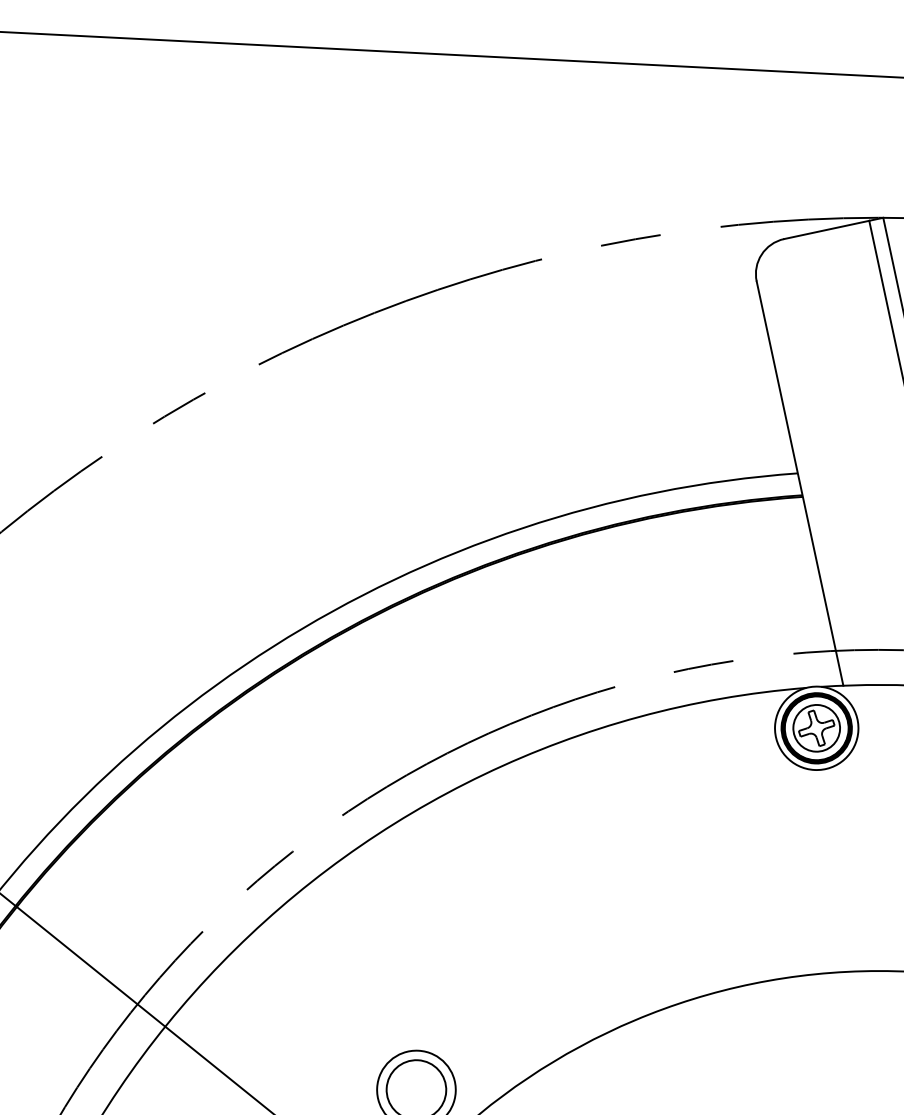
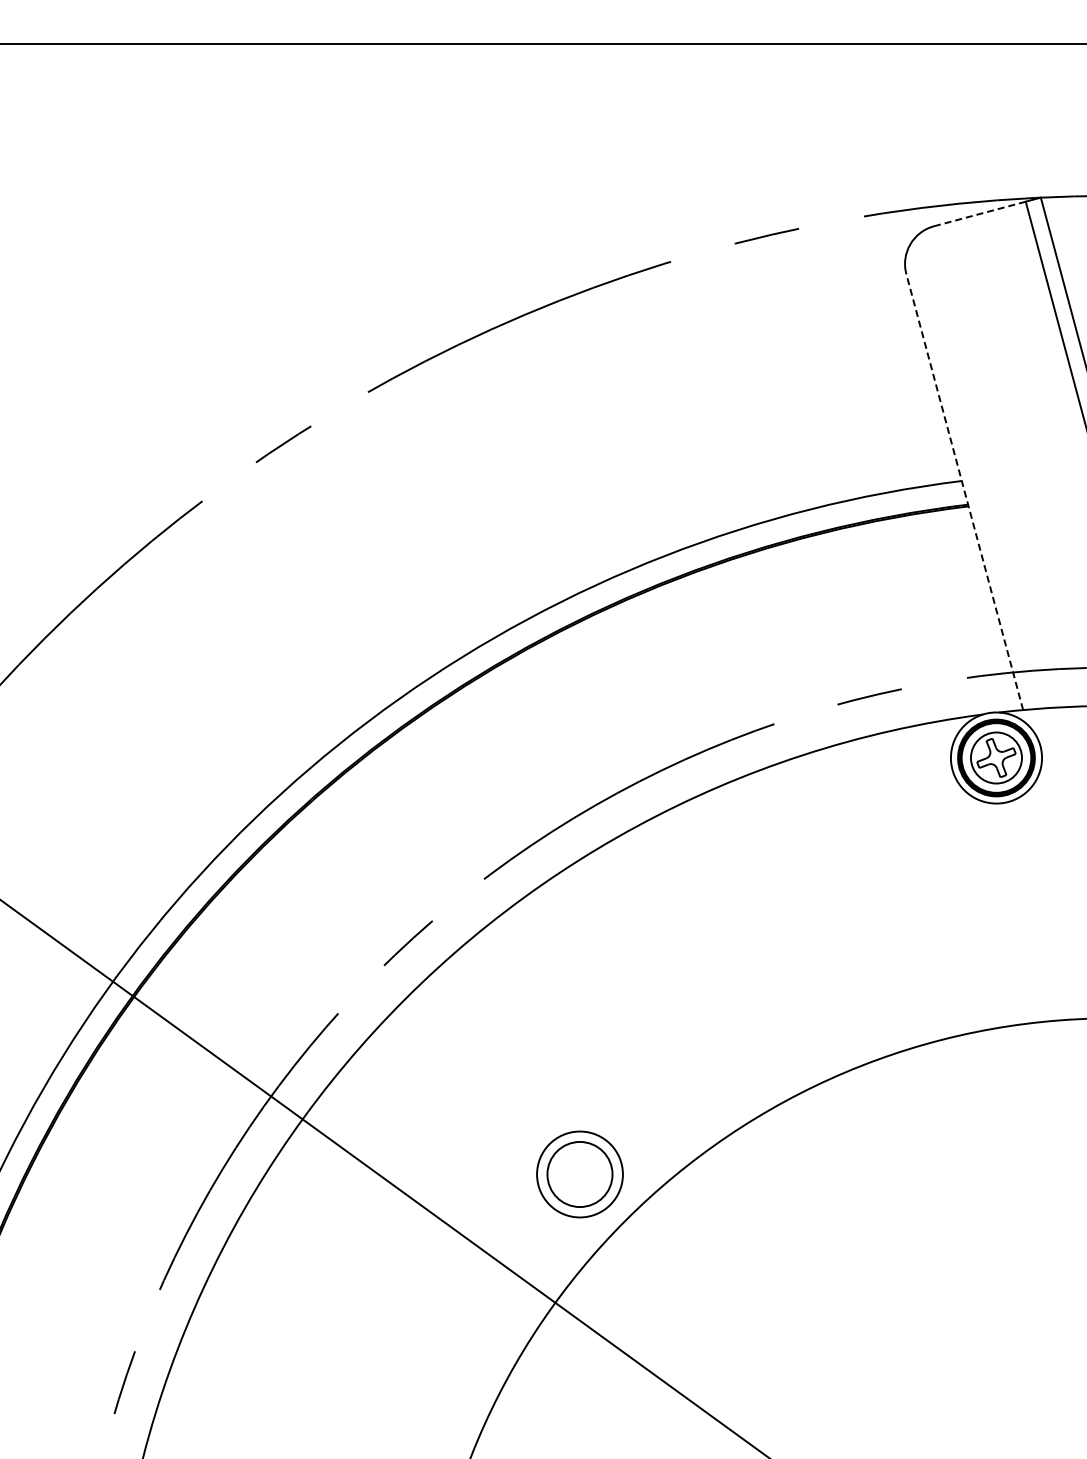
line: (827, 229) -> (980, 213), solid -> dashed
line: (799, 483) -> (964, 492), solid -> dashed

